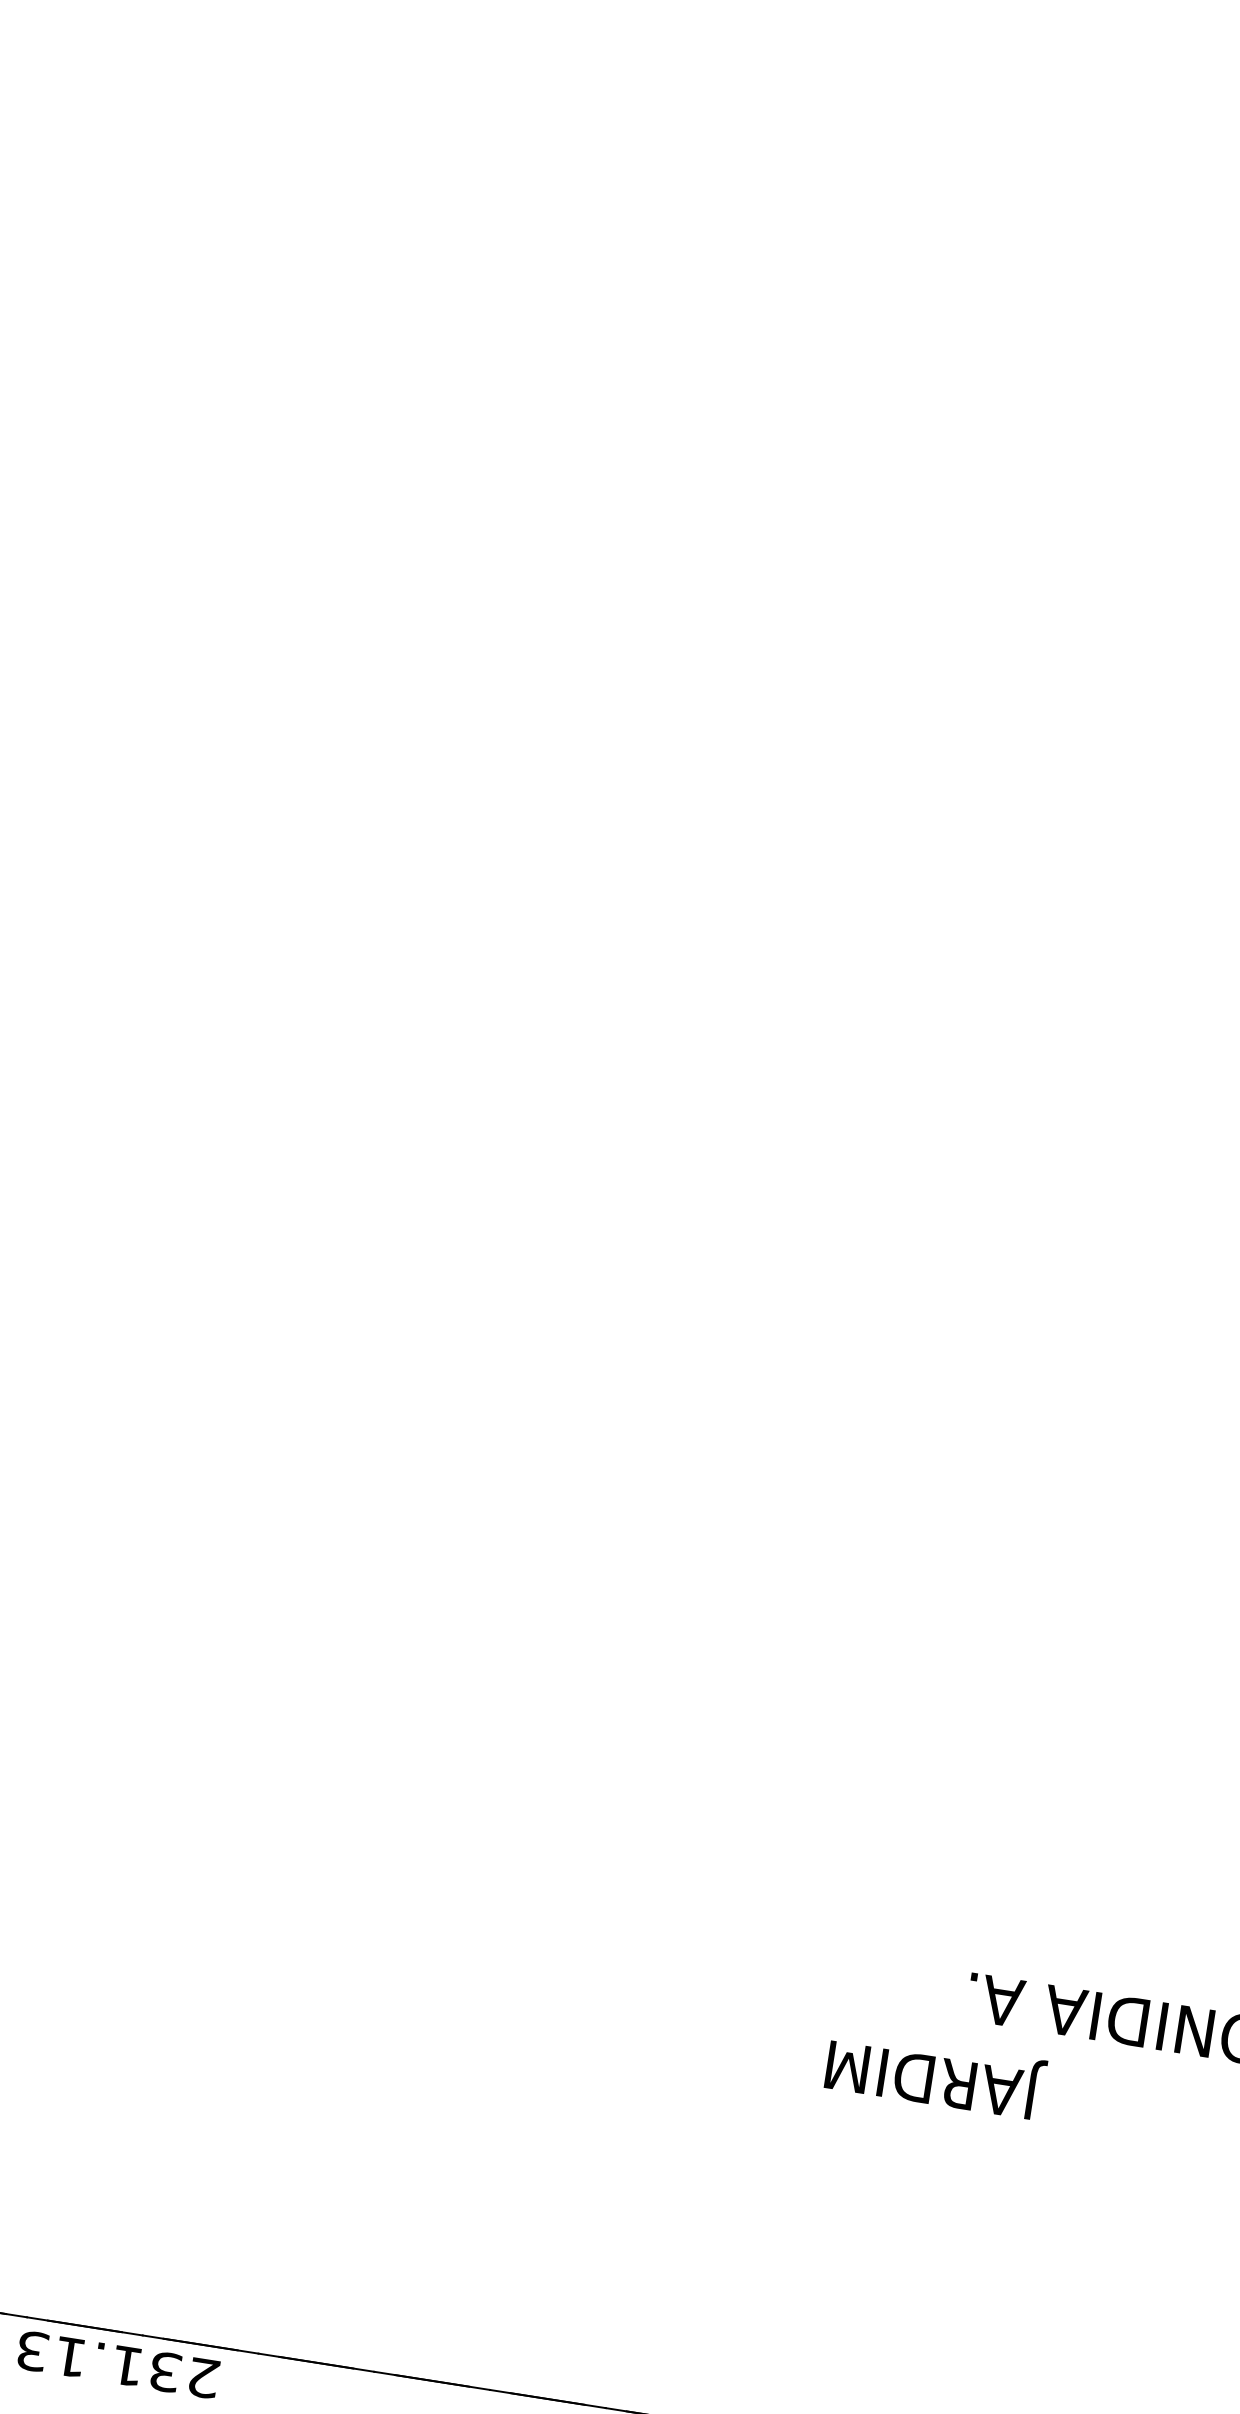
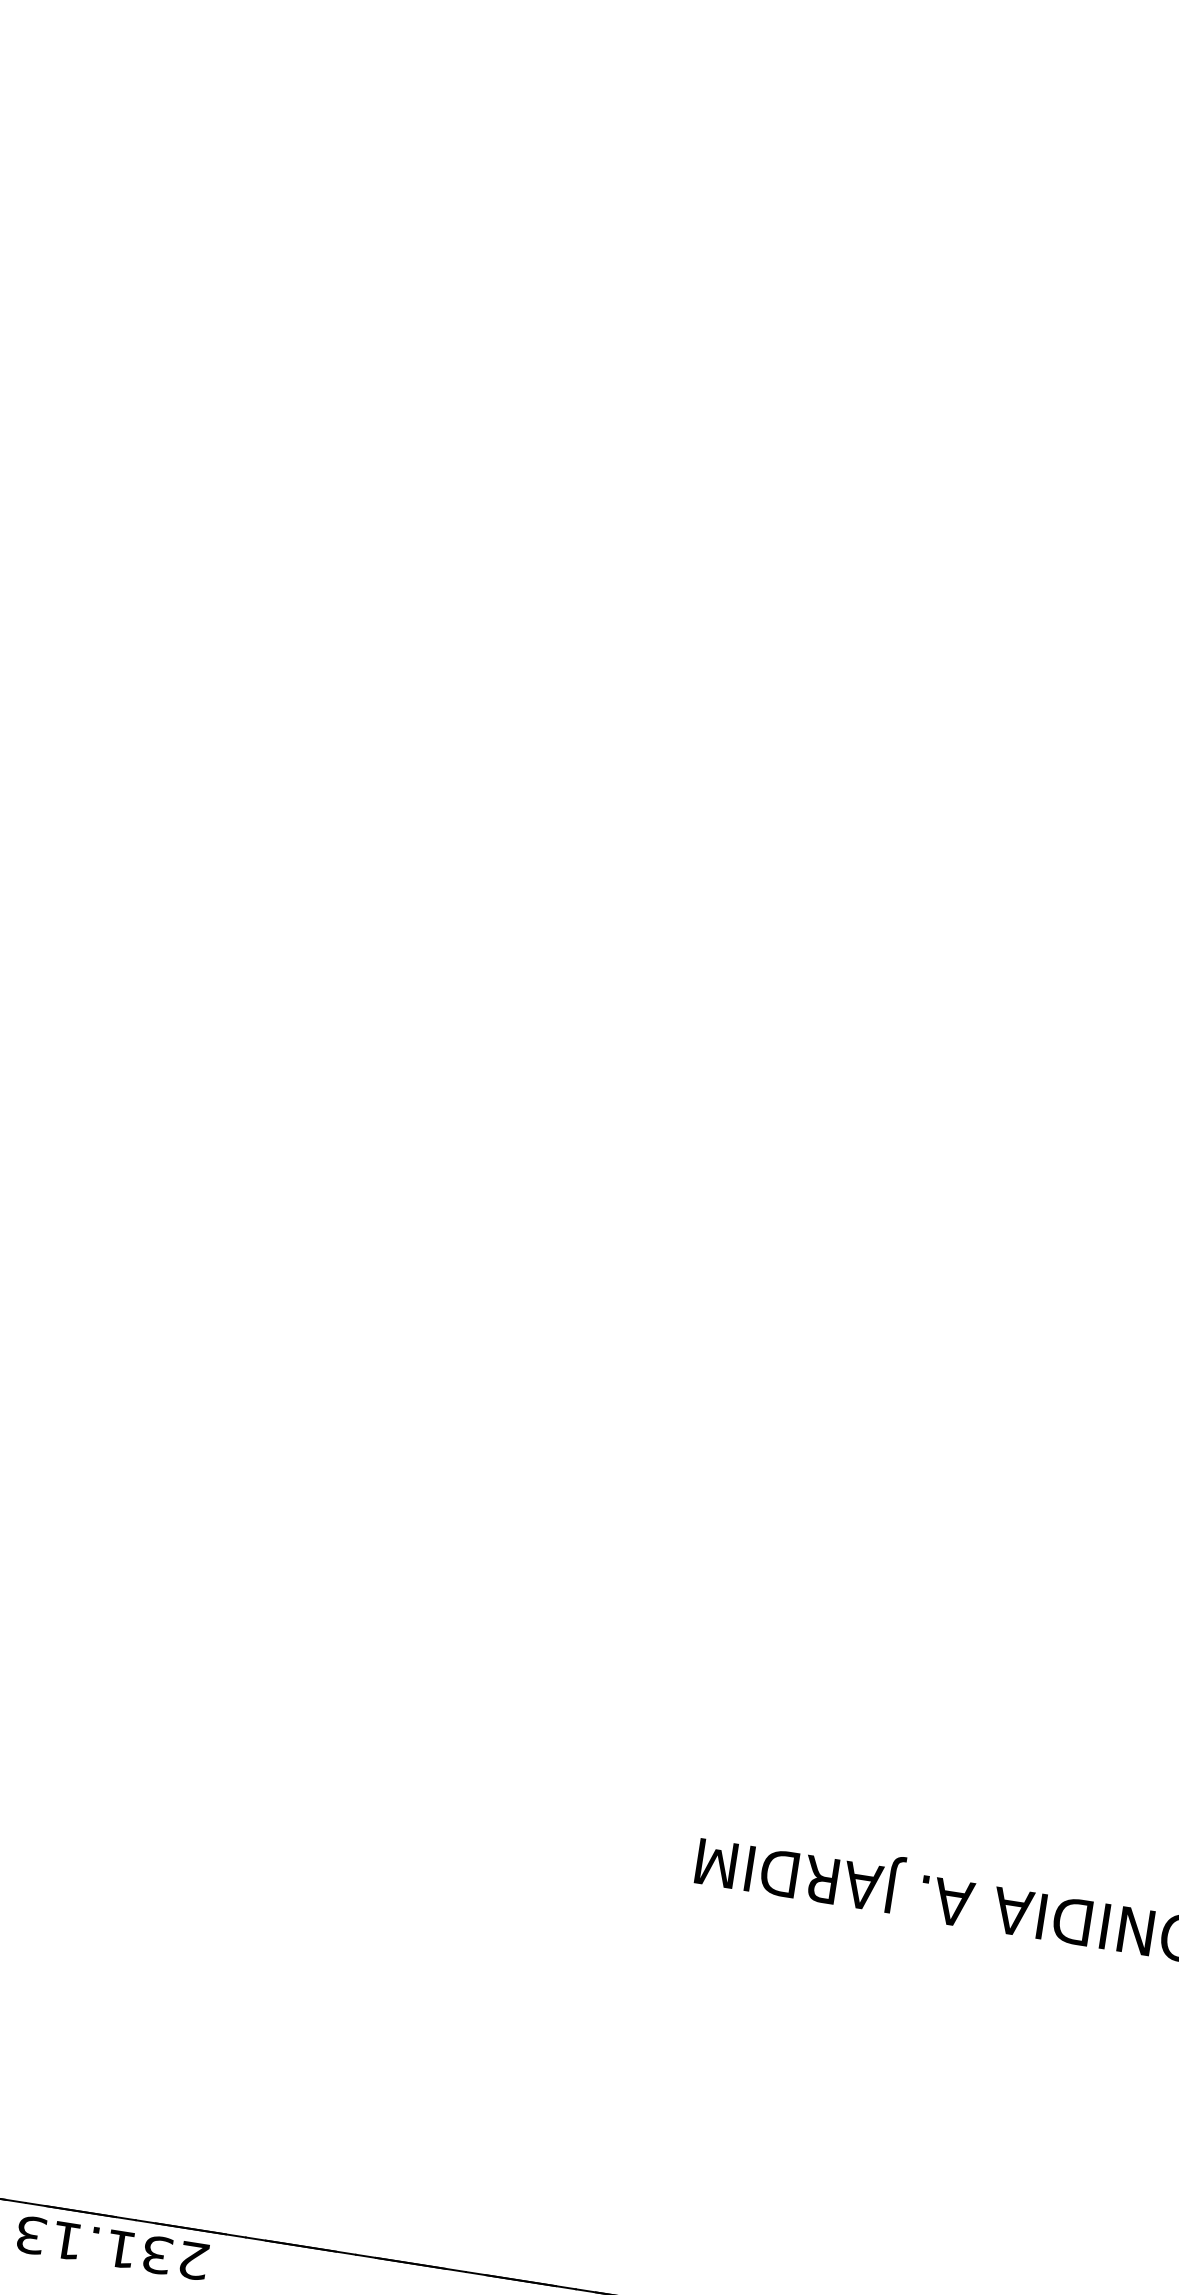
text: (935, 2079) -> (800, 1875), moved

